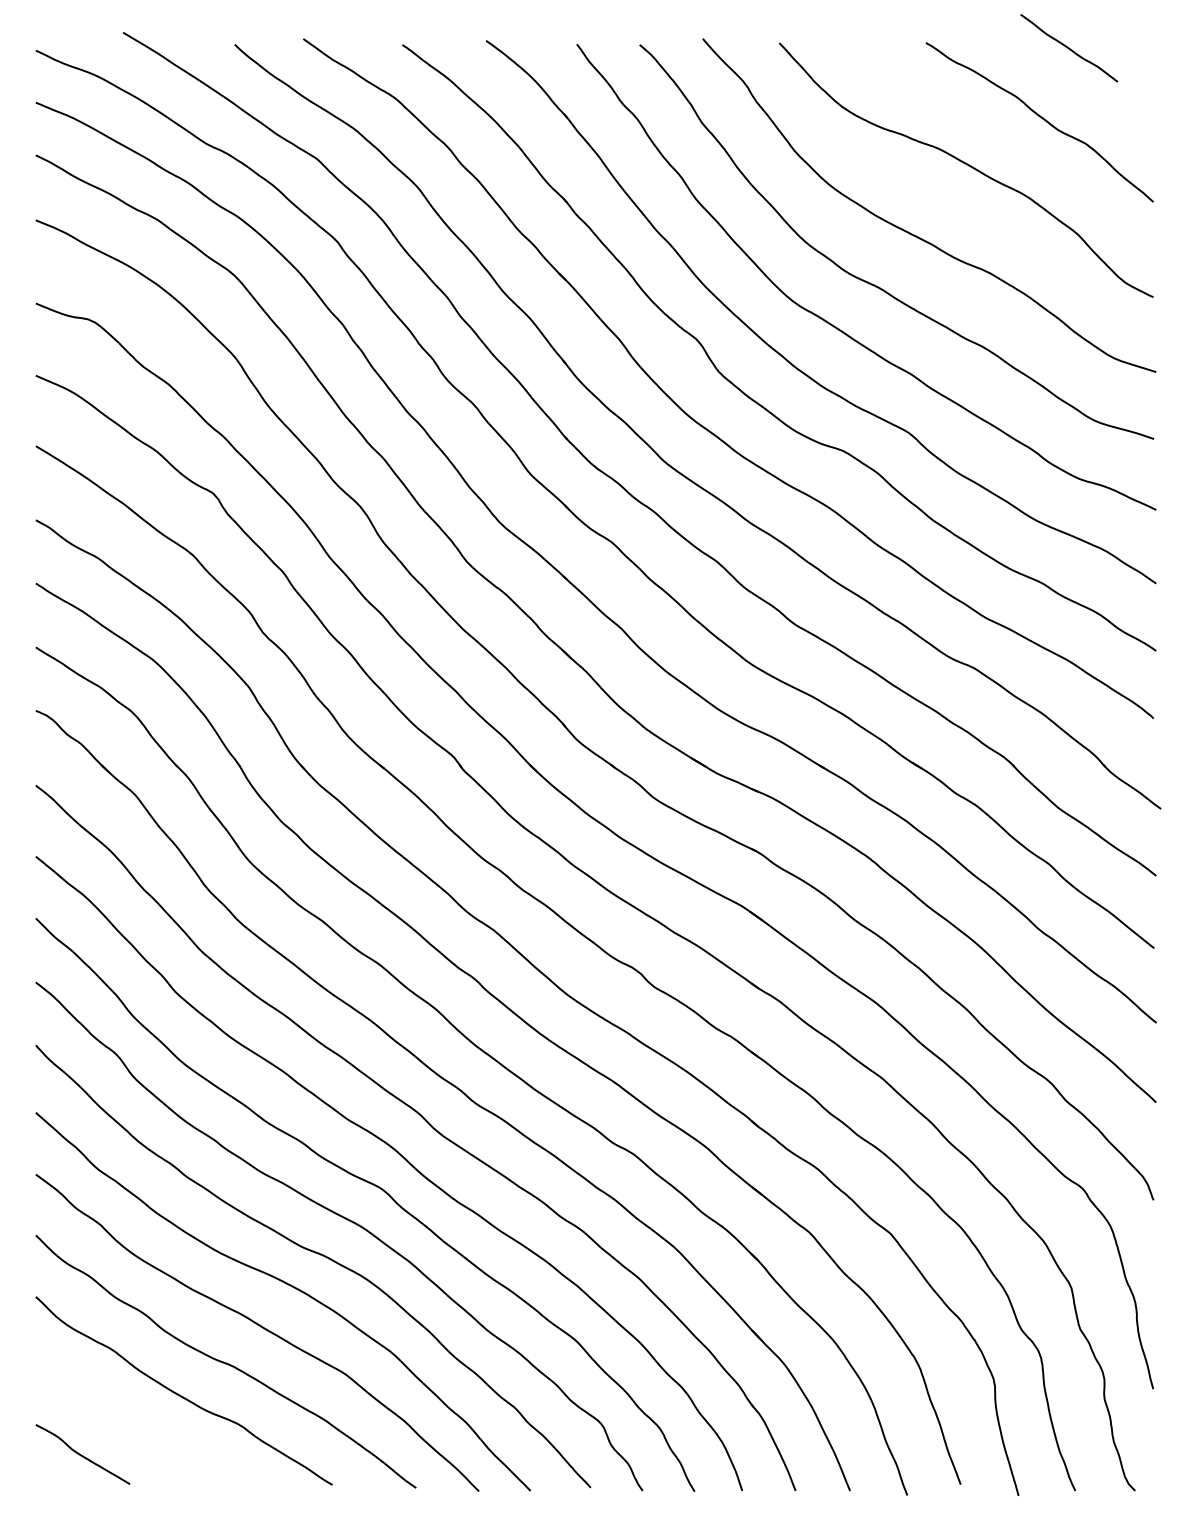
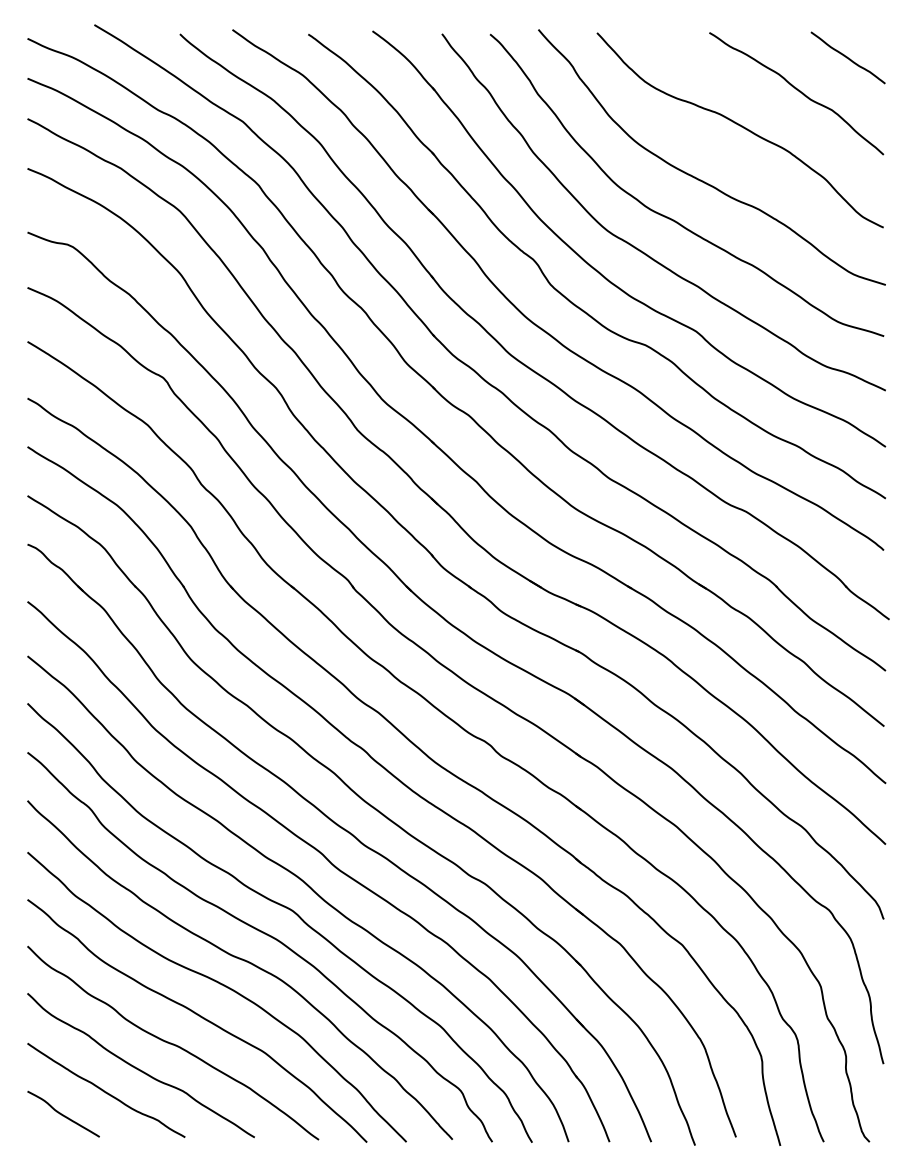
curve: (1068, 47) -> (847, 57), moved
curve: (138, 1424) -> (106, 1091), added

